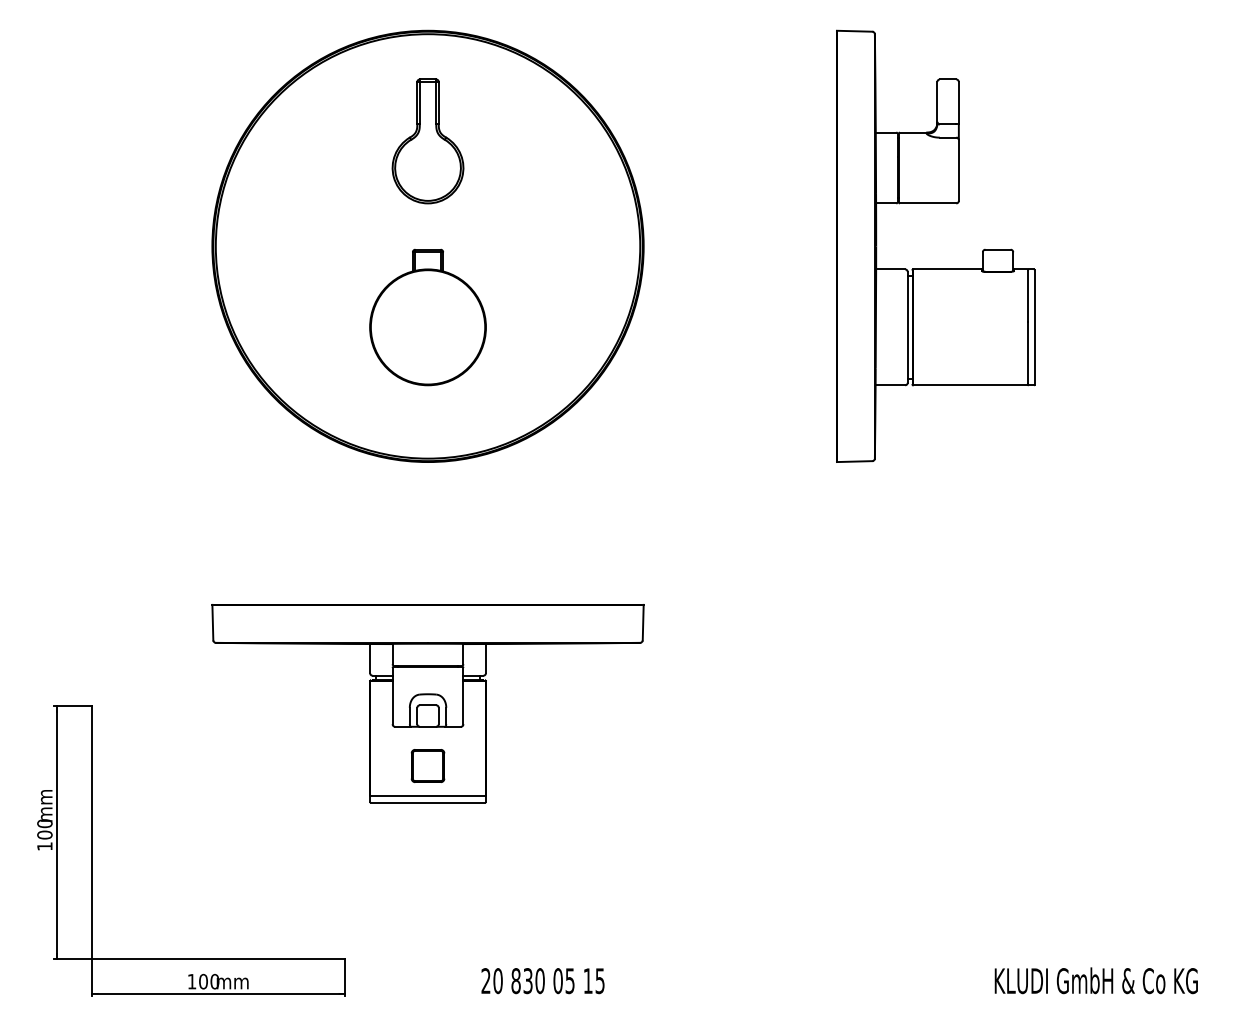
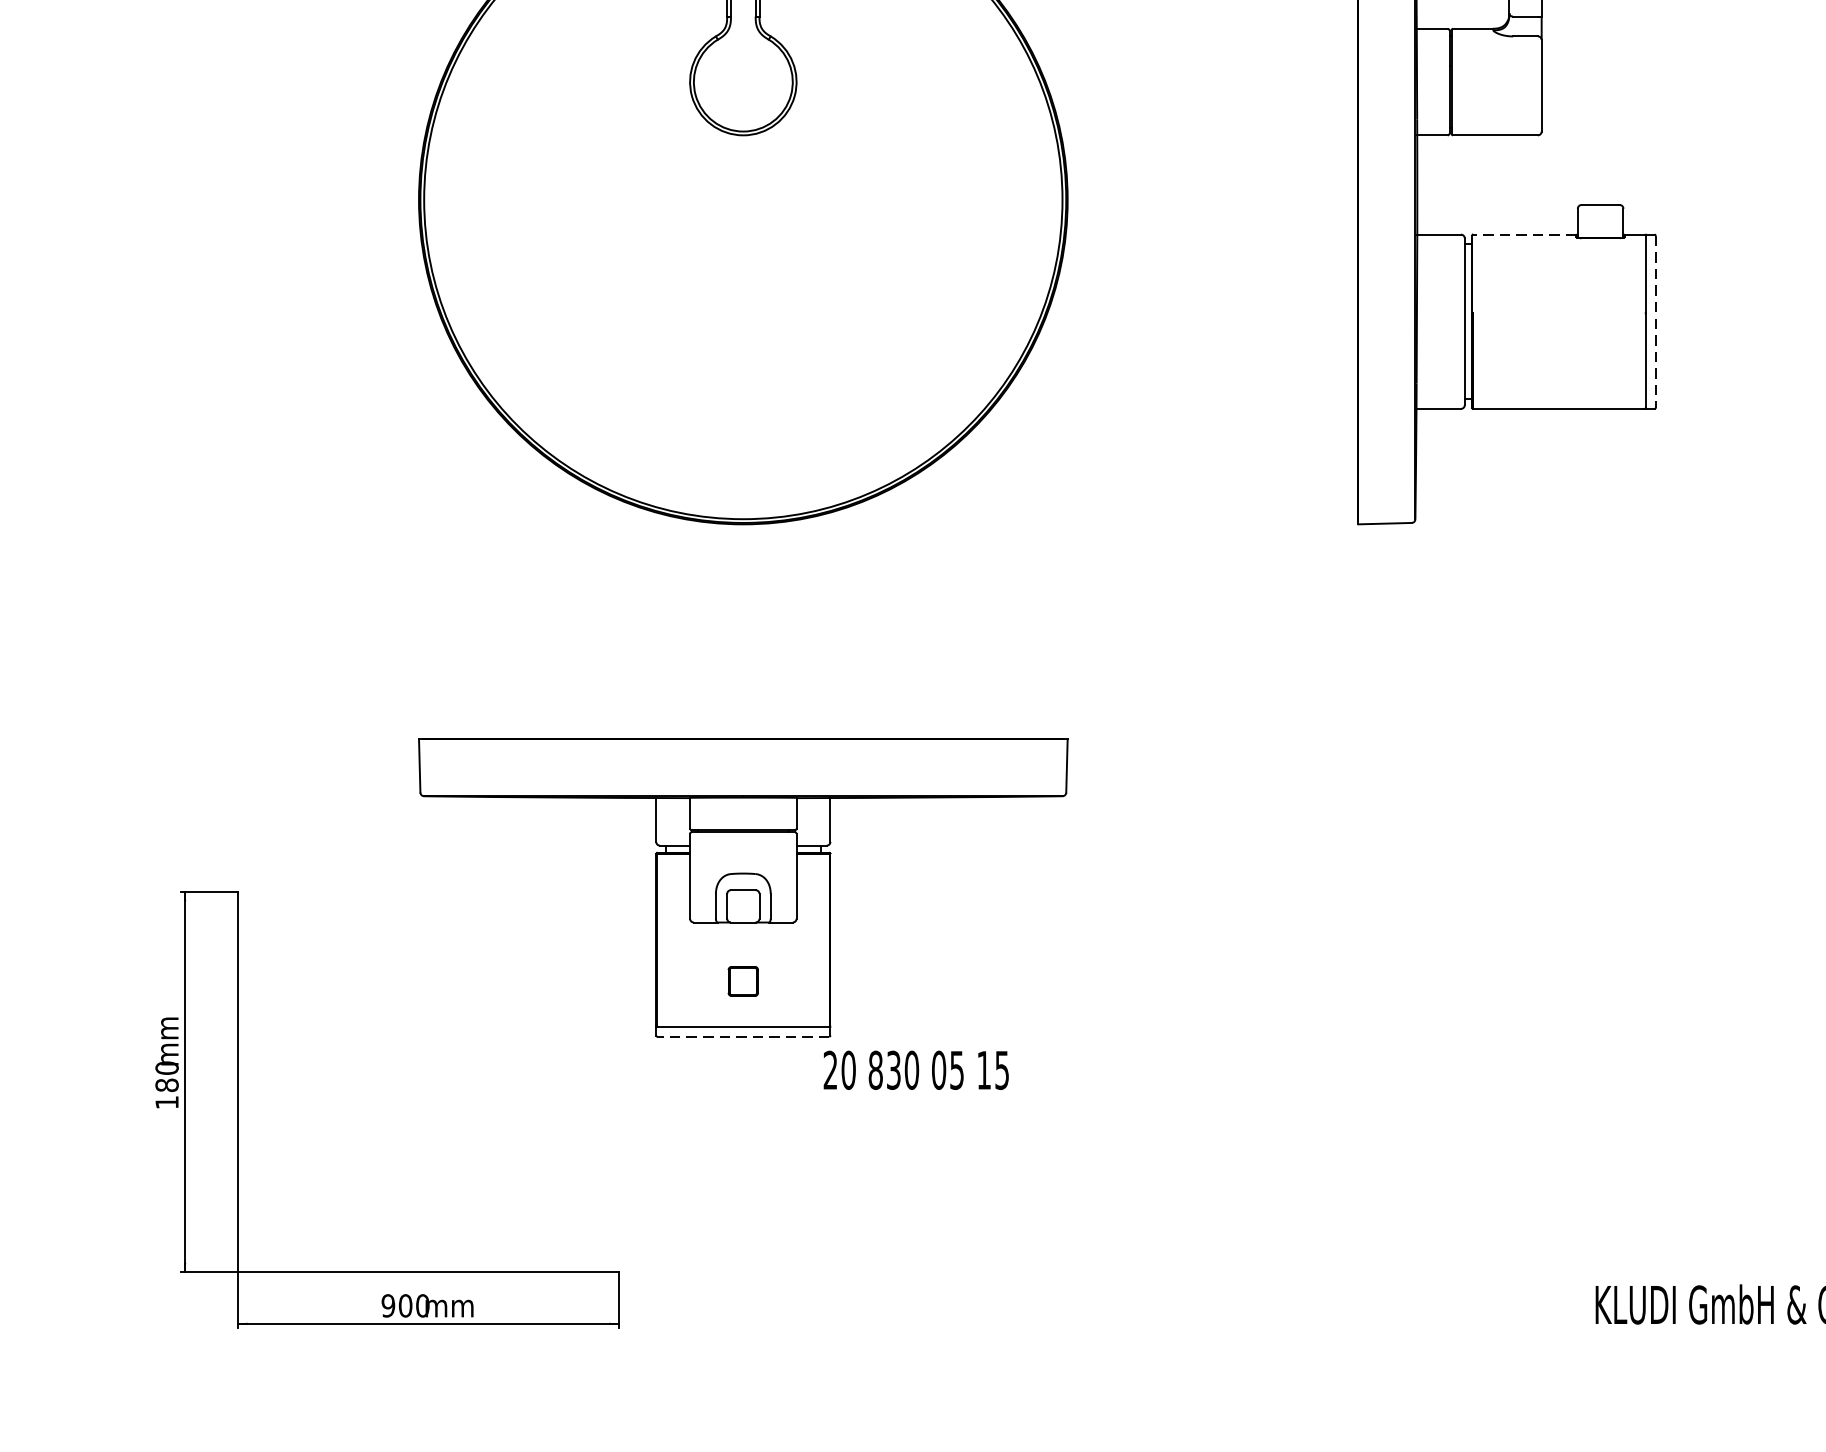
line: (947, 269) -> (1524, 234), solid -> dashed
part: (427, 317) -> (742, 306), removed
line: (1034, 327) -> (1655, 321), solid -> dashed
part: (427, 765) -> (742, 980), size x0.6
line: (427, 802) -> (742, 1036), solid -> dashed
text: (44, 834) -> (166, 1084), 100 -> 180
text: (191, 981) -> (387, 1305), 100 -> 900
text: (542, 981) -> (915, 1070), moved

